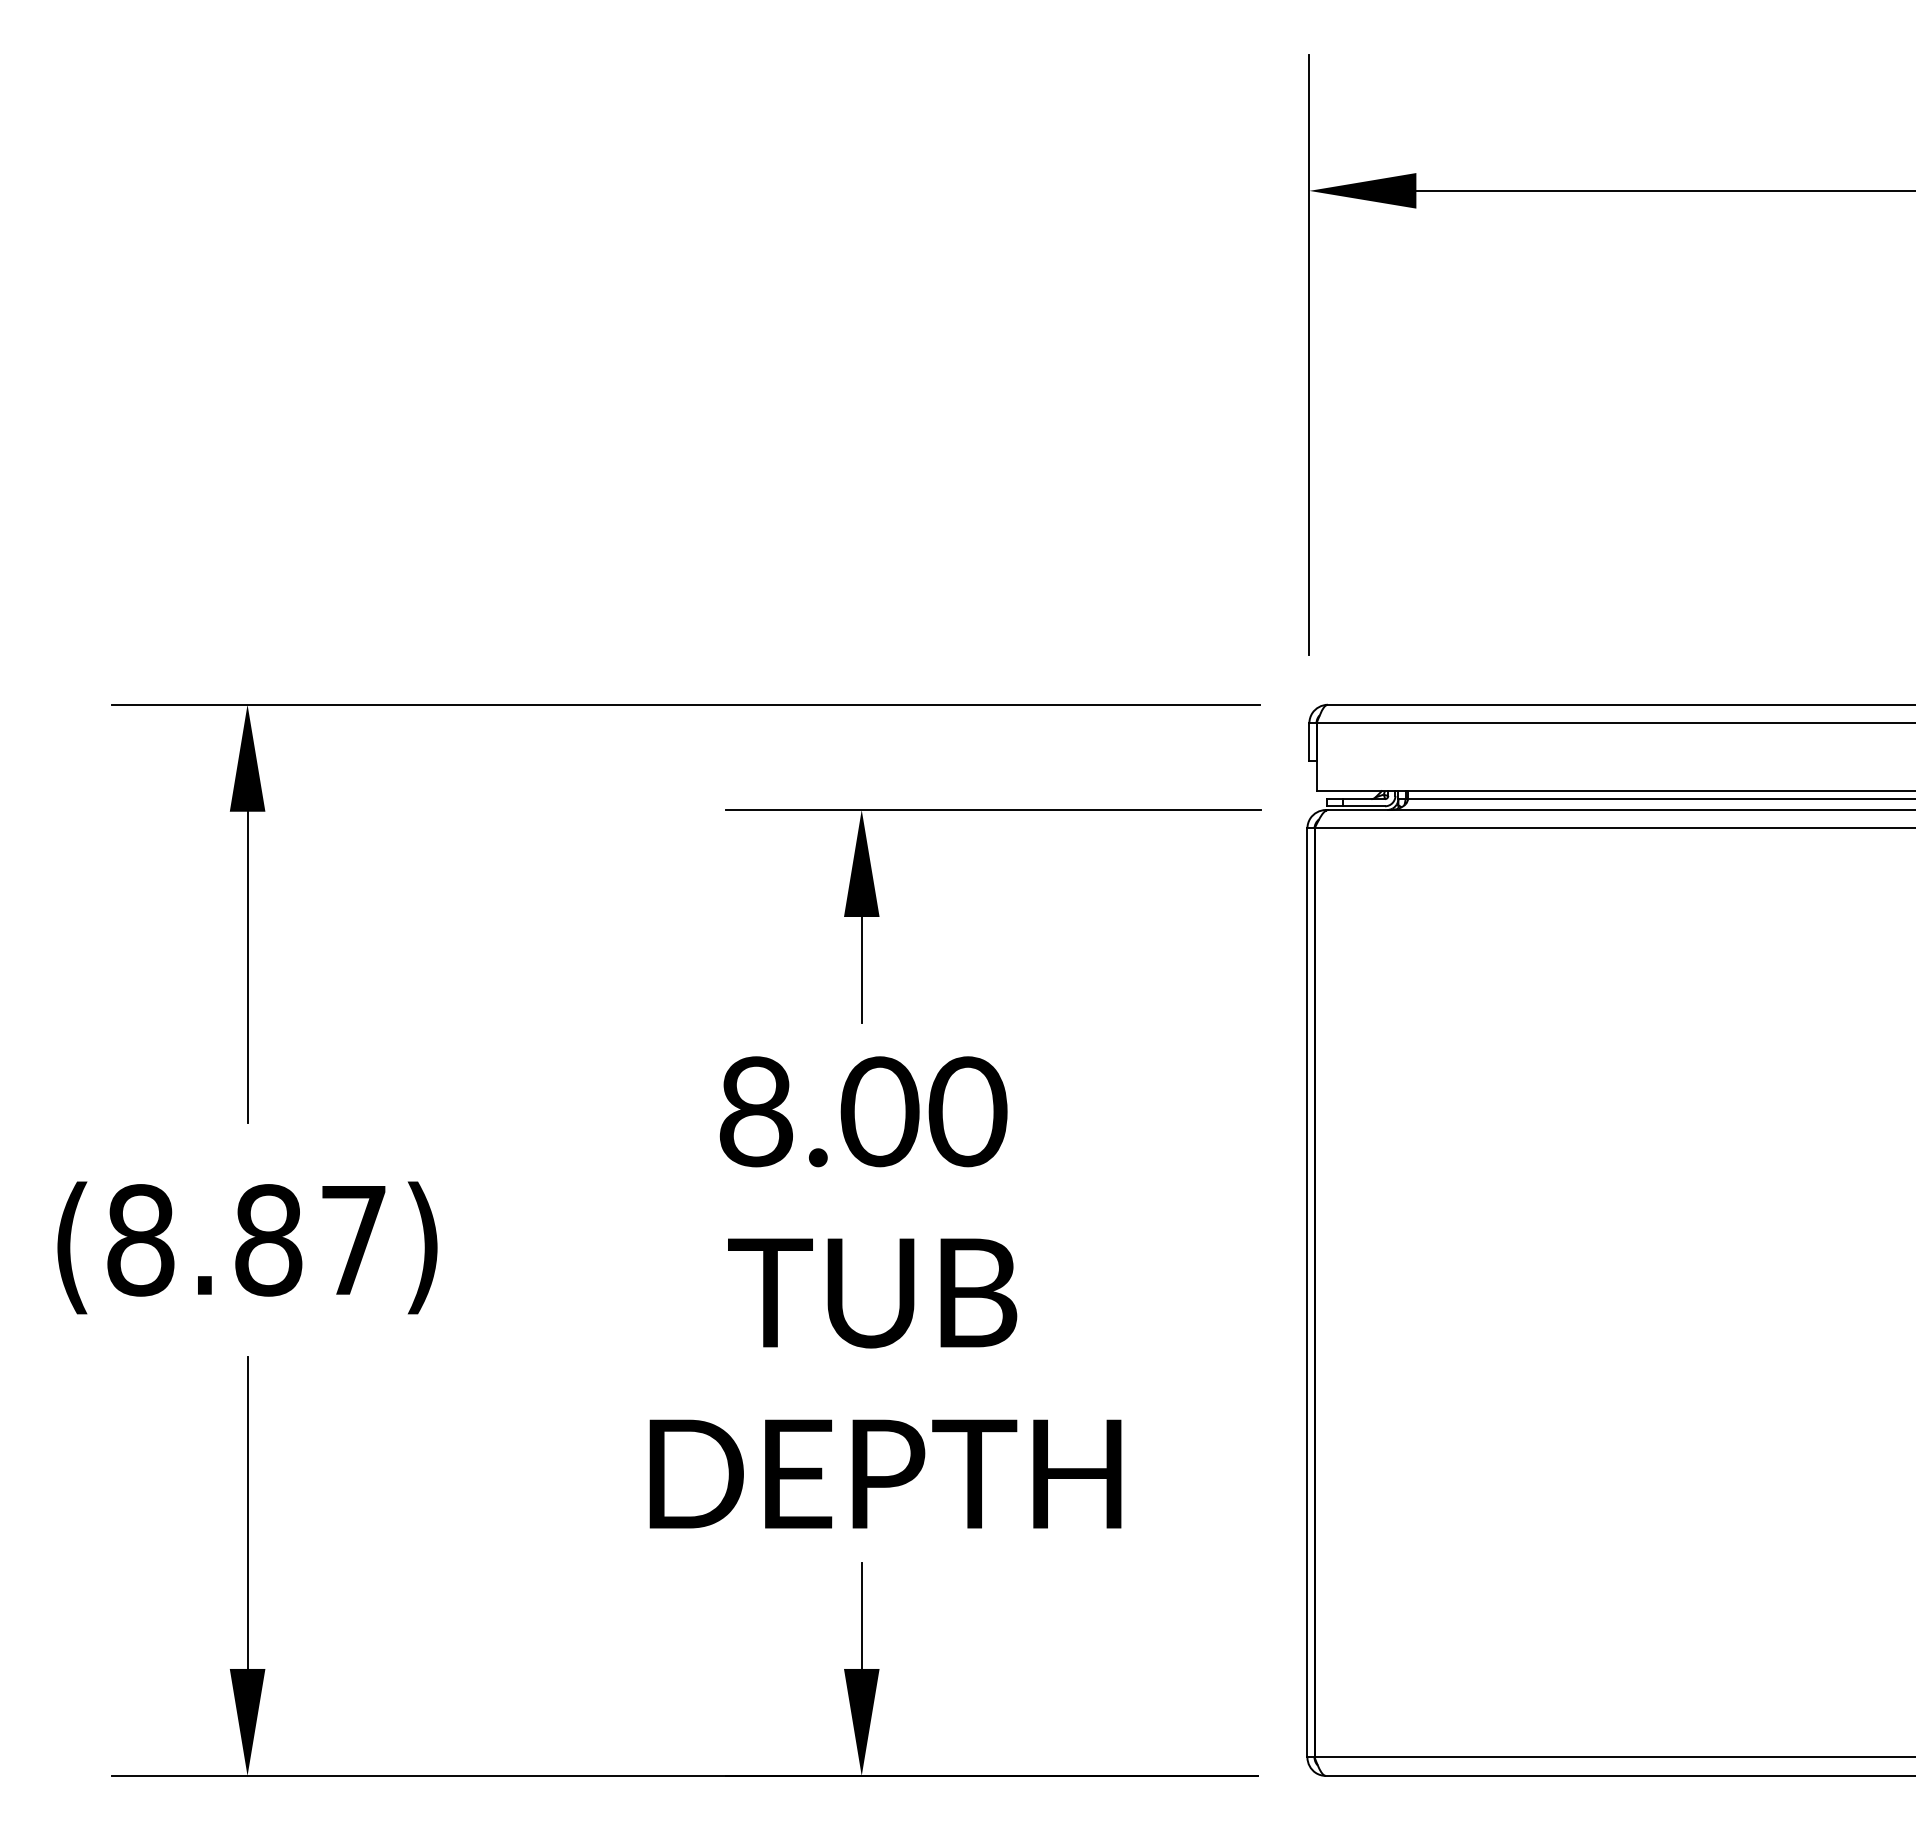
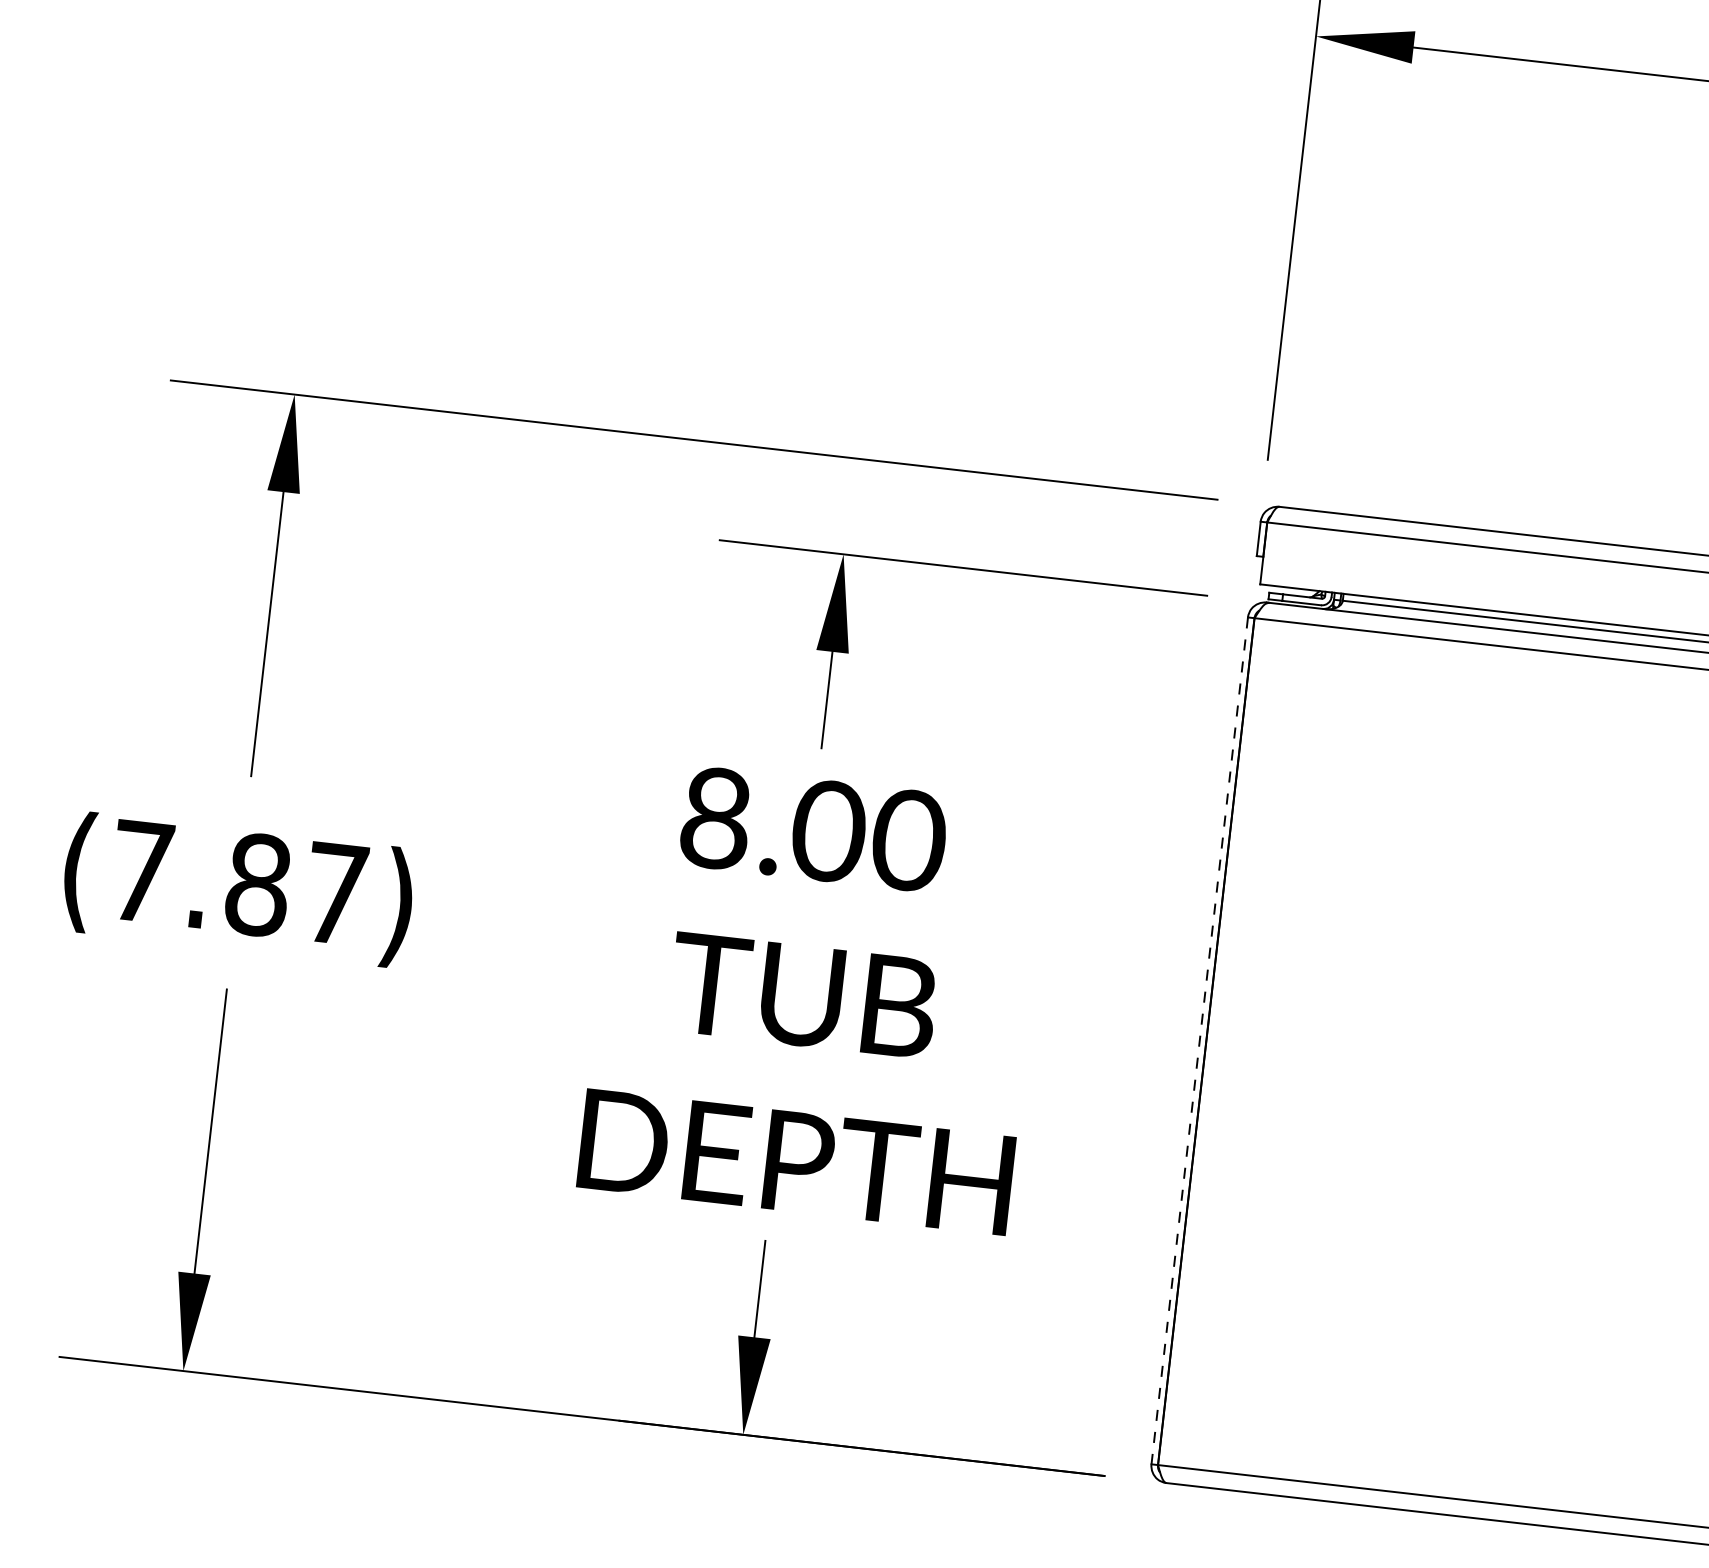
text: (140, 1240) -> (141, 871), (8.87) -> (7.87)
line: (1307, 1293) -> (1199, 1041), solid -> dashed

